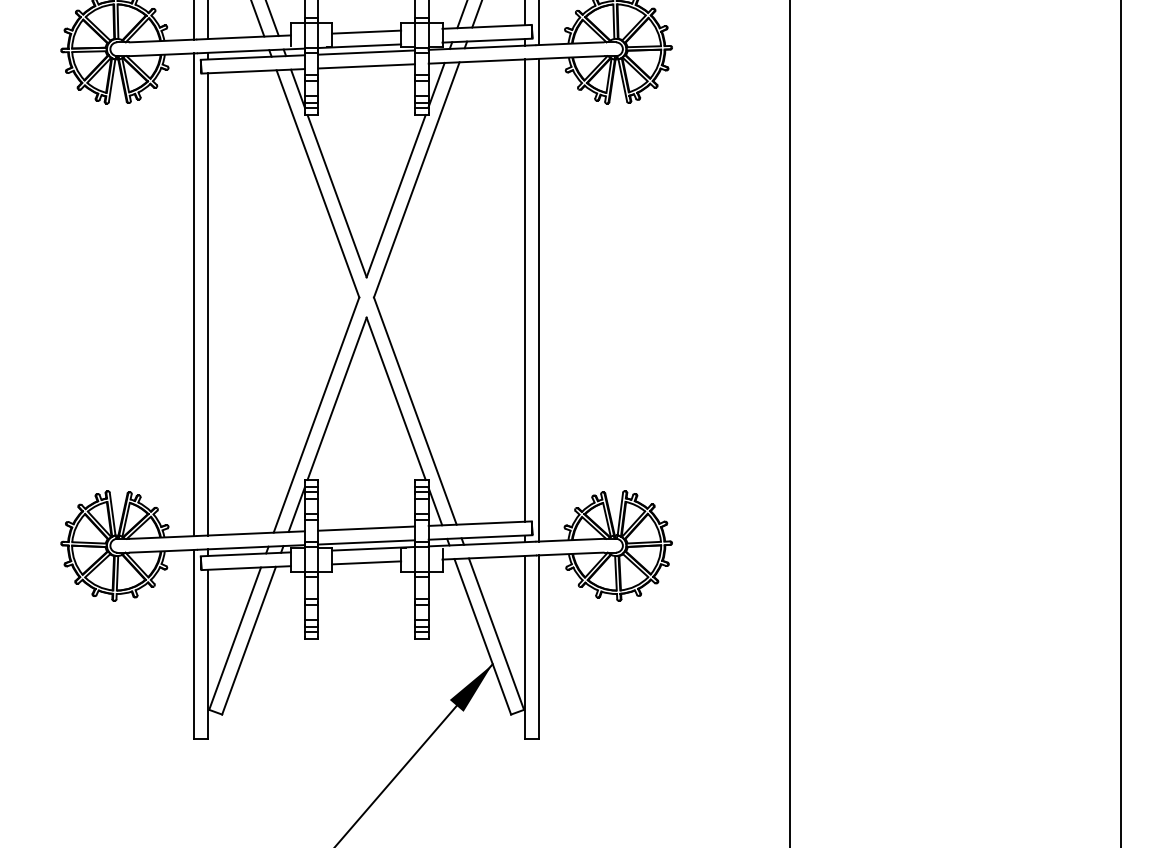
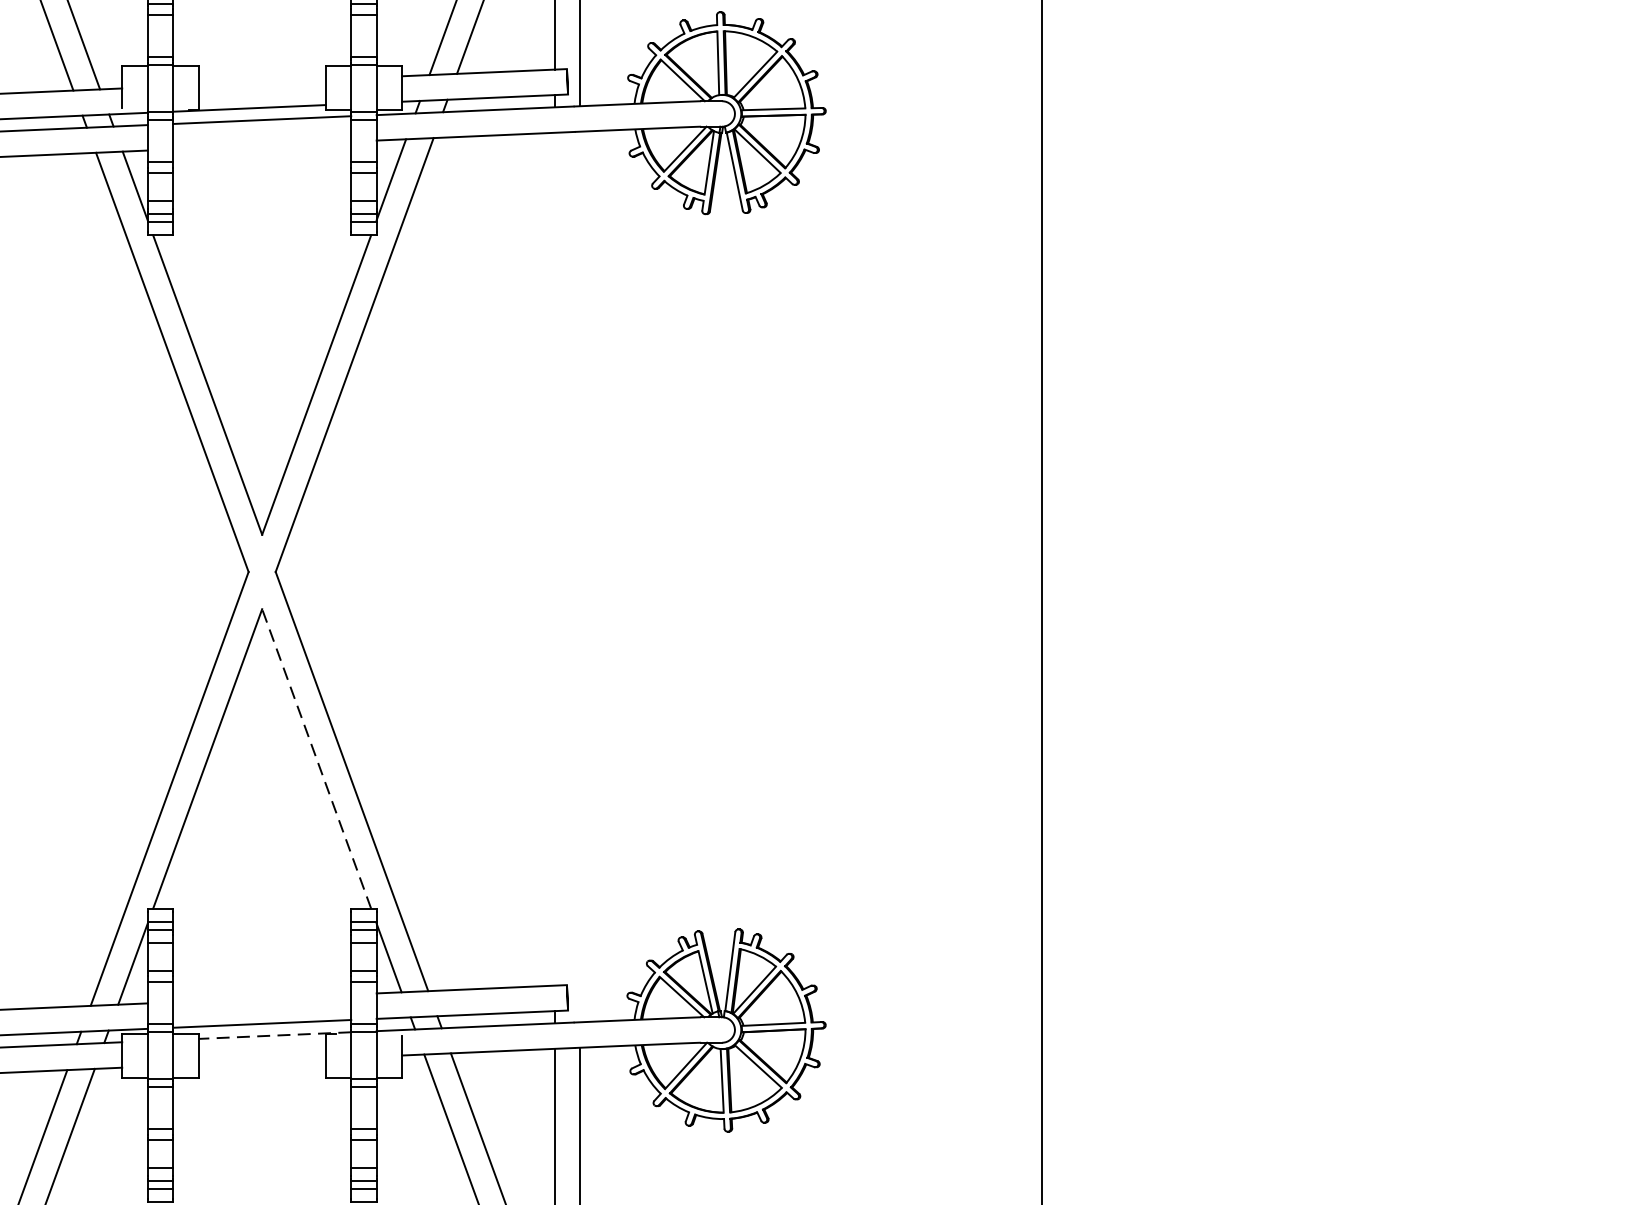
line: (366, 31) -> (261, 81), removed
line: (366, 66) -> (261, 145), removed
line: (525, 290) -> (555, 559), removed
line: (539, 299) -> (581, 575), removed
line: (396, 398) -> (317, 758), solid -> dashed
line: (366, 528) -> (261, 998), removed
line: (373, 548) -> (274, 1035), solid -> dashed
line: (366, 562) -> (261, 1060), removed

